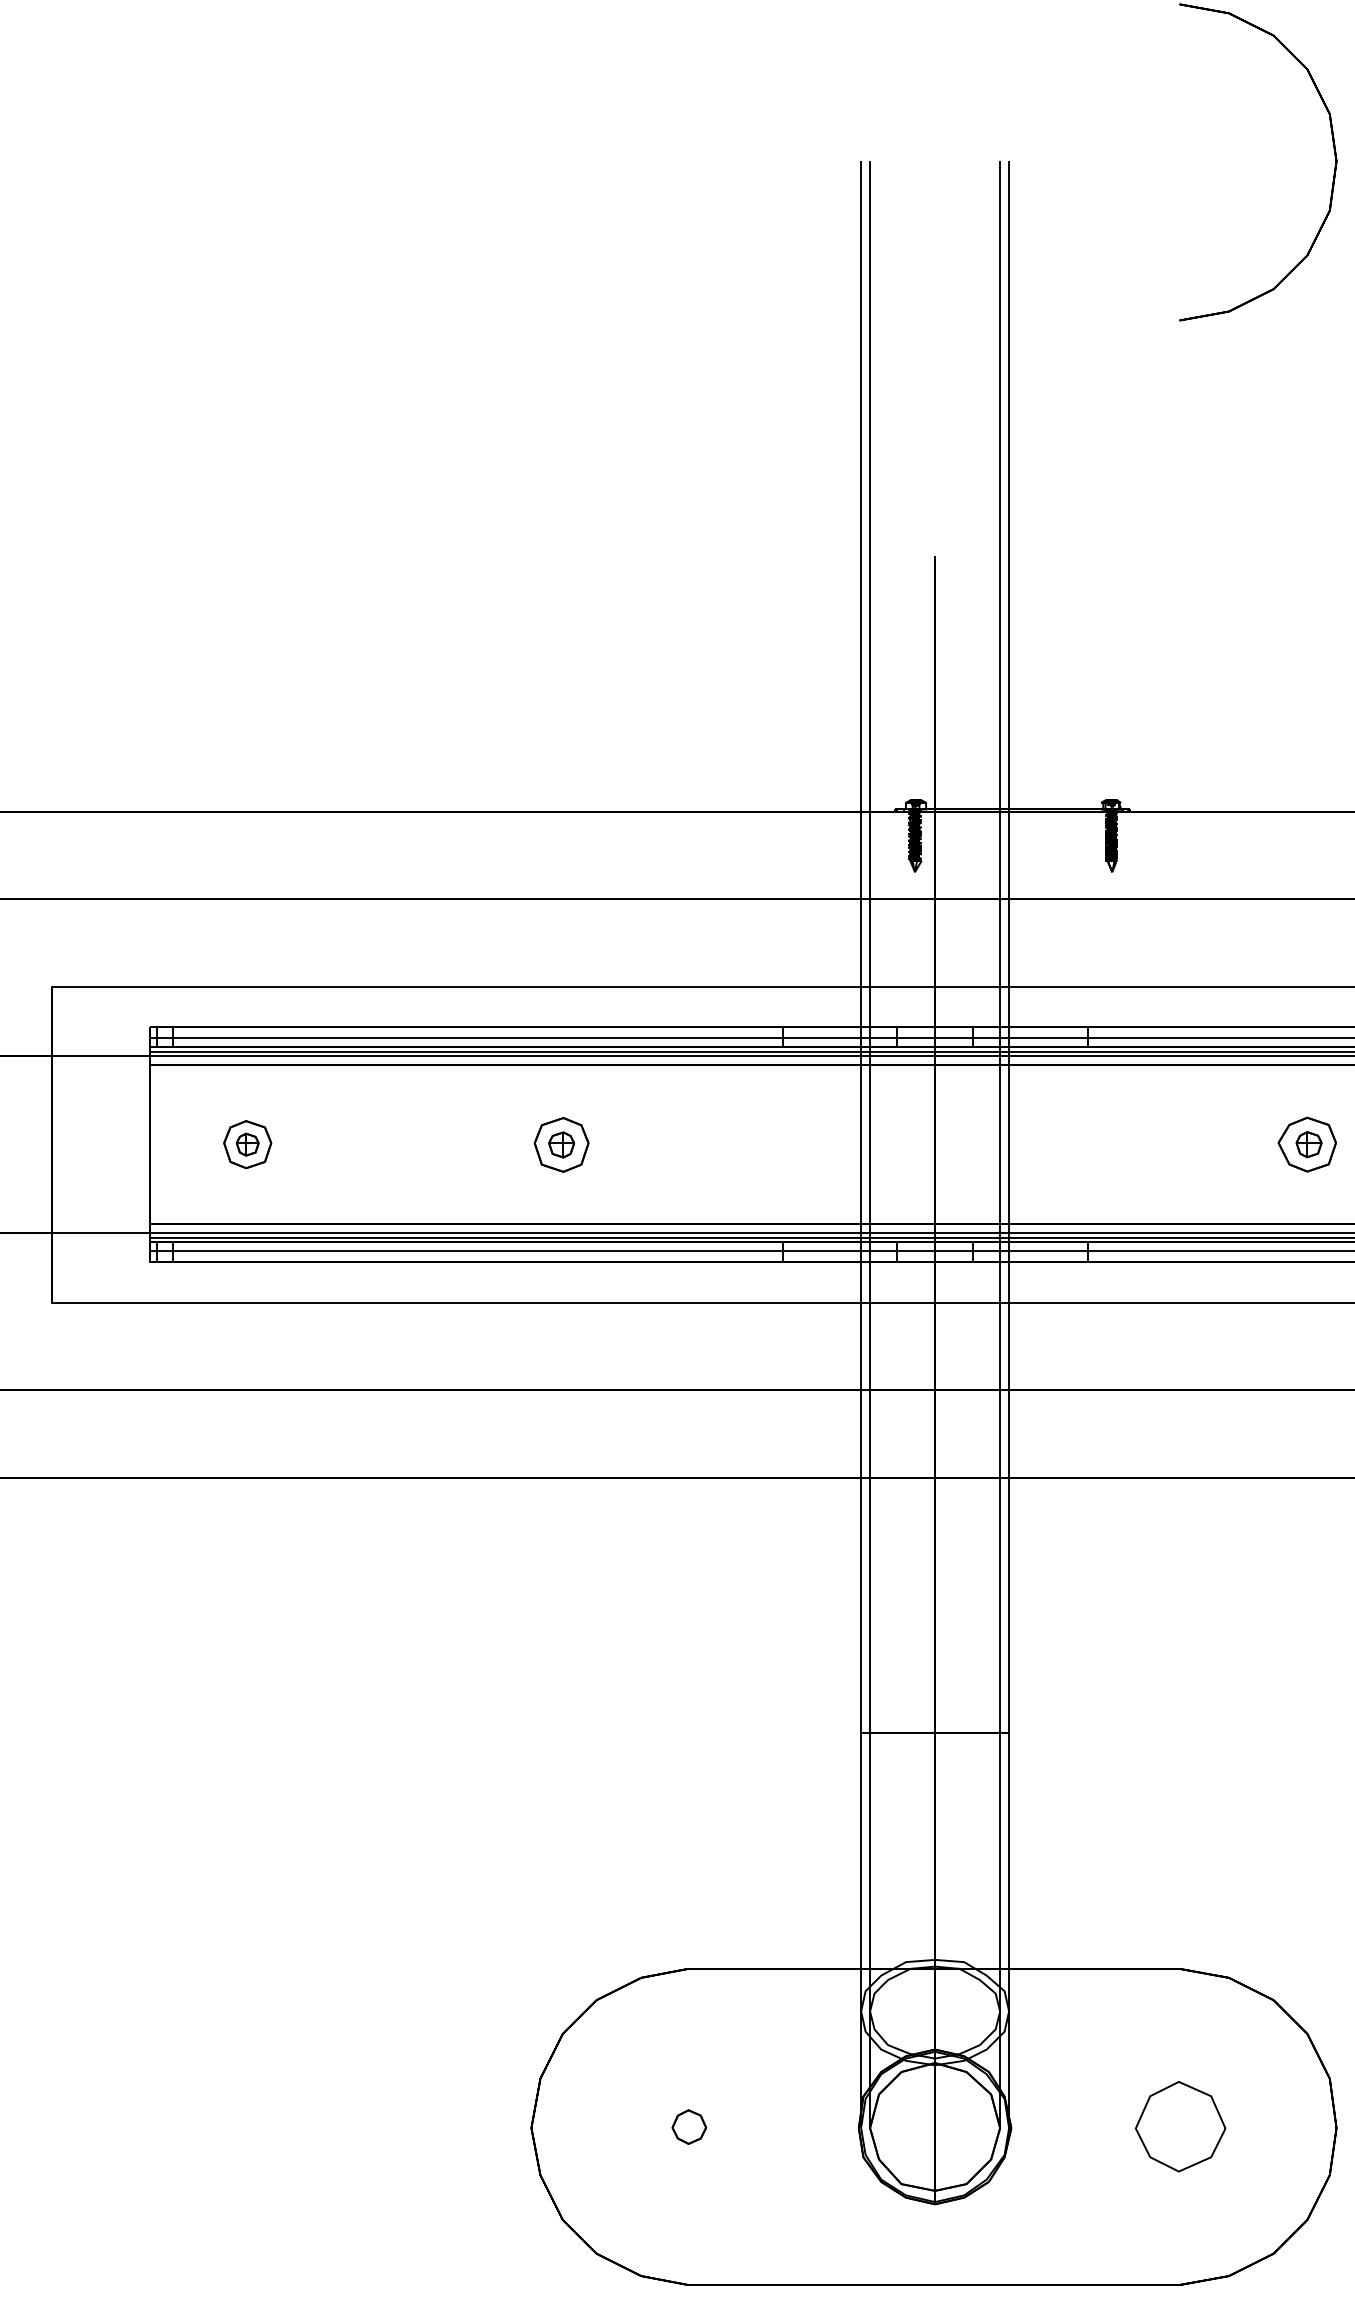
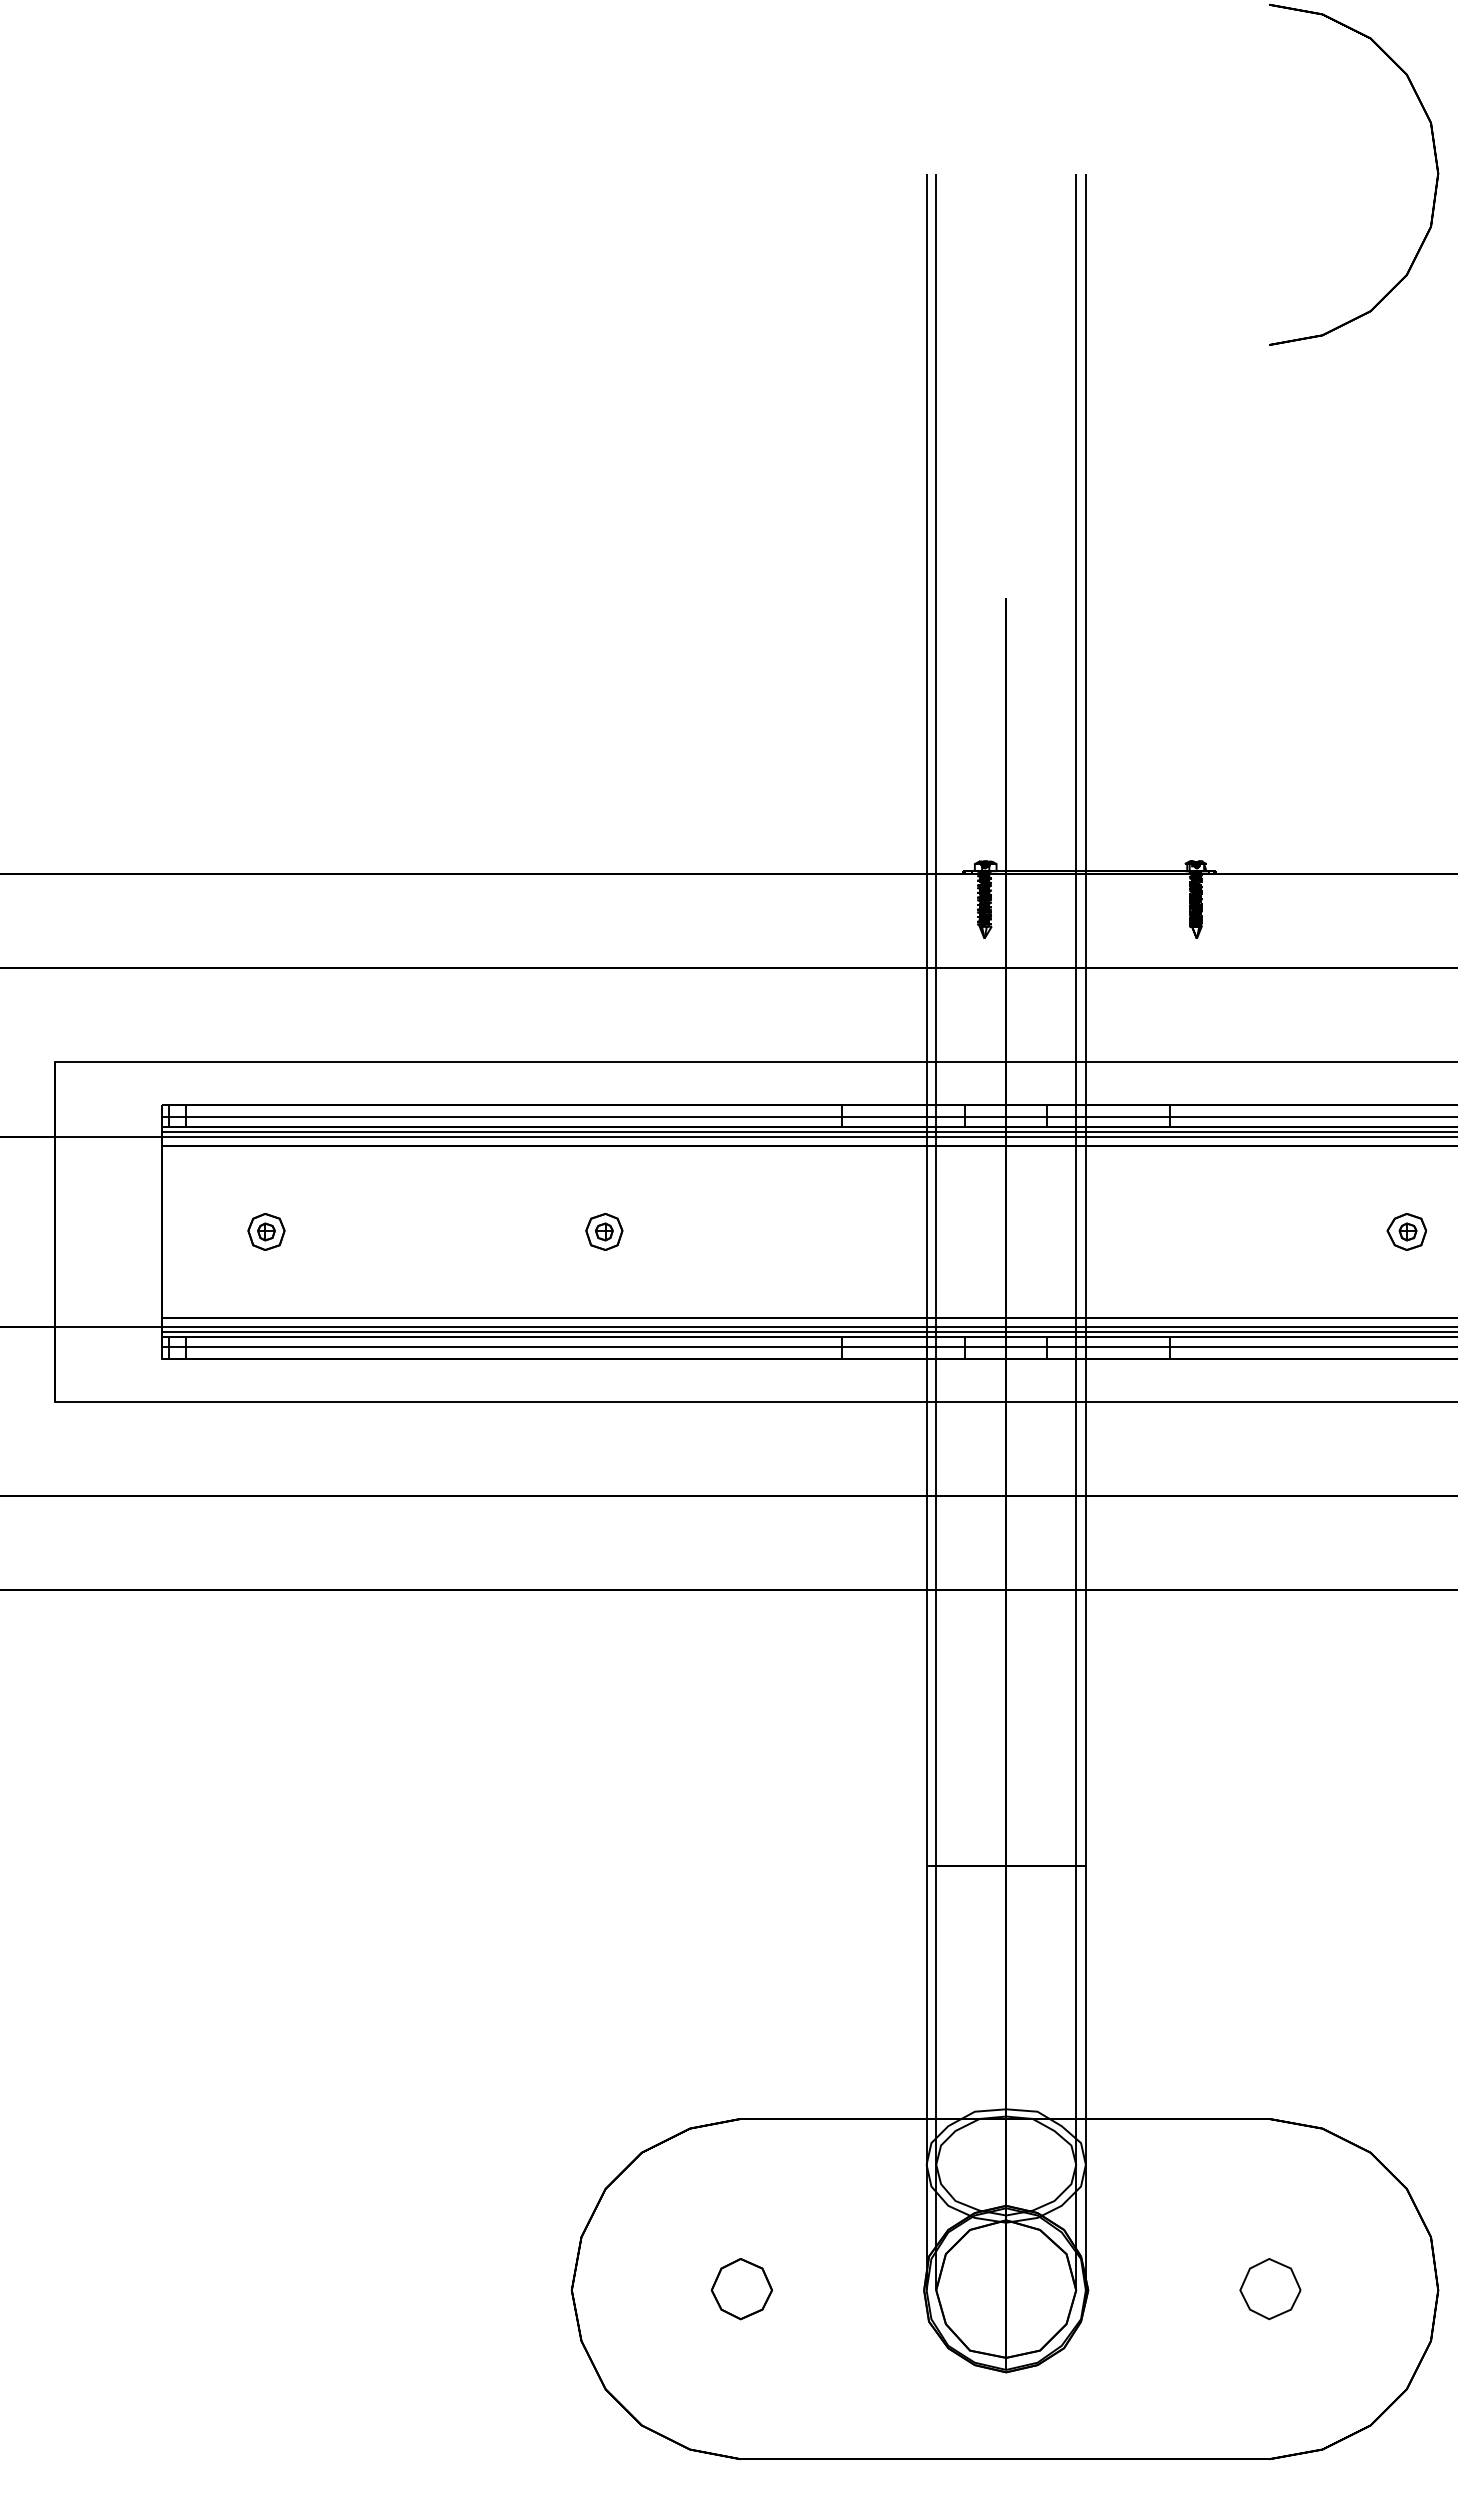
part: (247, 1144) -> (266, 1231), size x0.71
part: (561, 1144) -> (604, 1231), size x0.62
part: (1307, 1144) -> (1406, 1231), size x0.62
part: (689, 2127) -> (741, 2289), size x1.67
part: (1180, 2127) -> (1270, 2289), size x0.62

